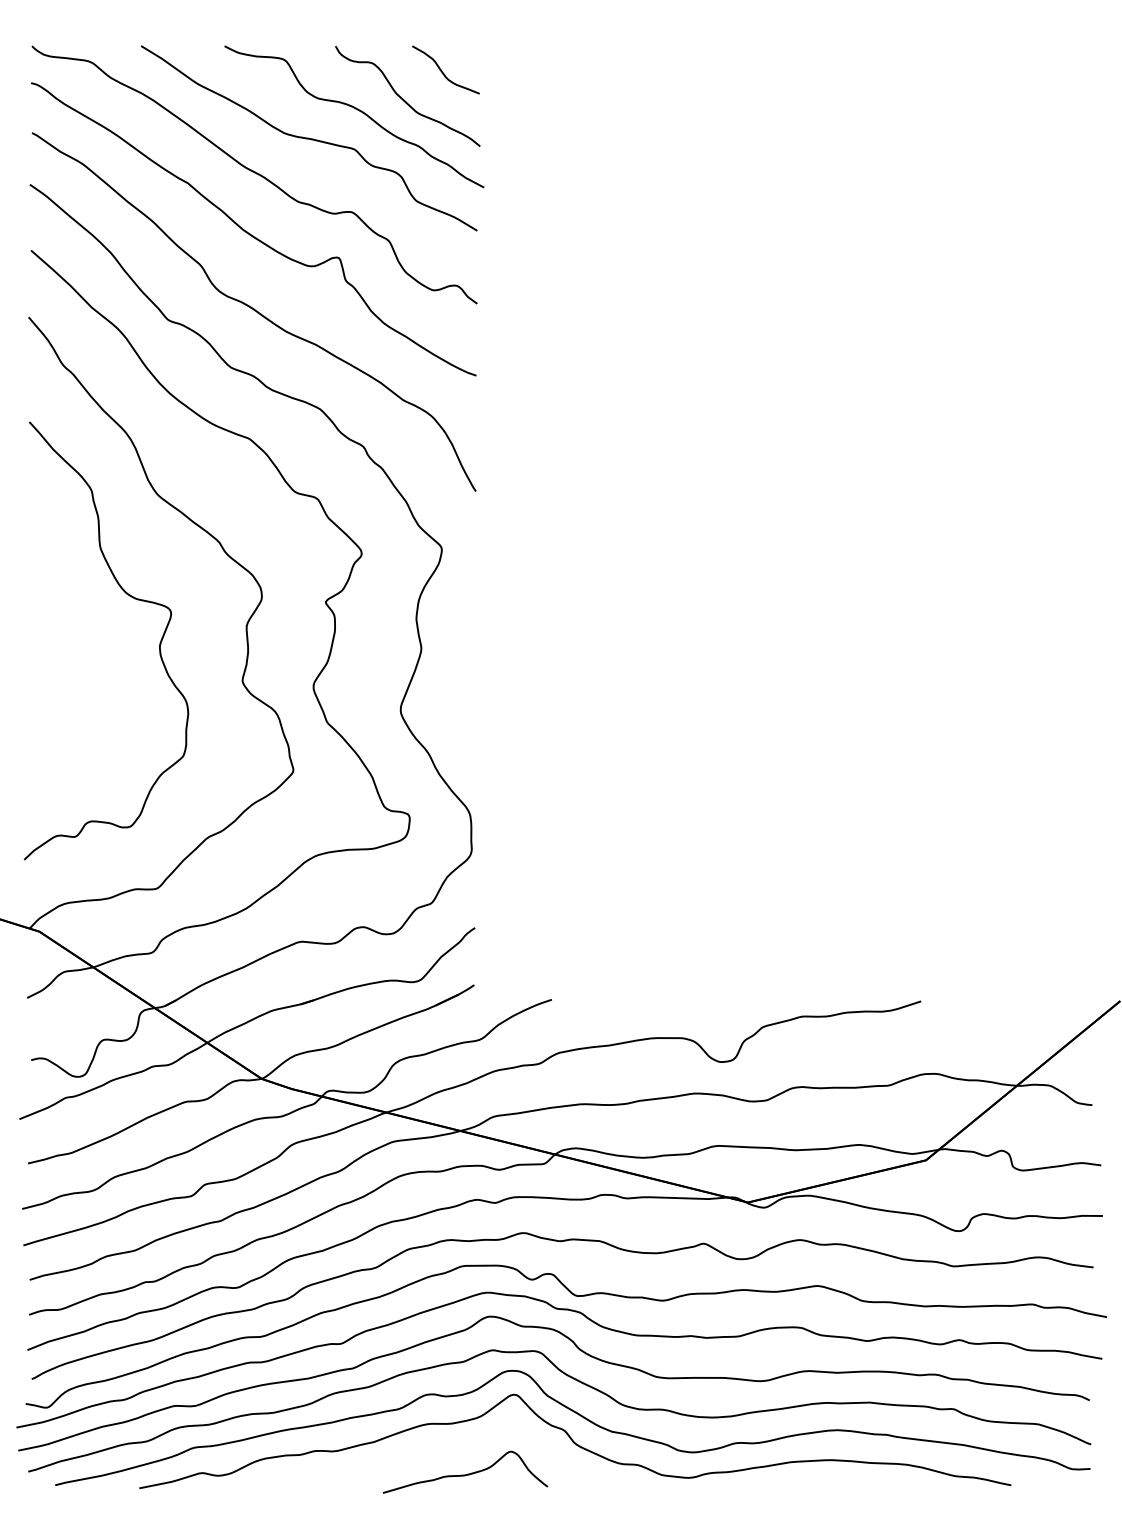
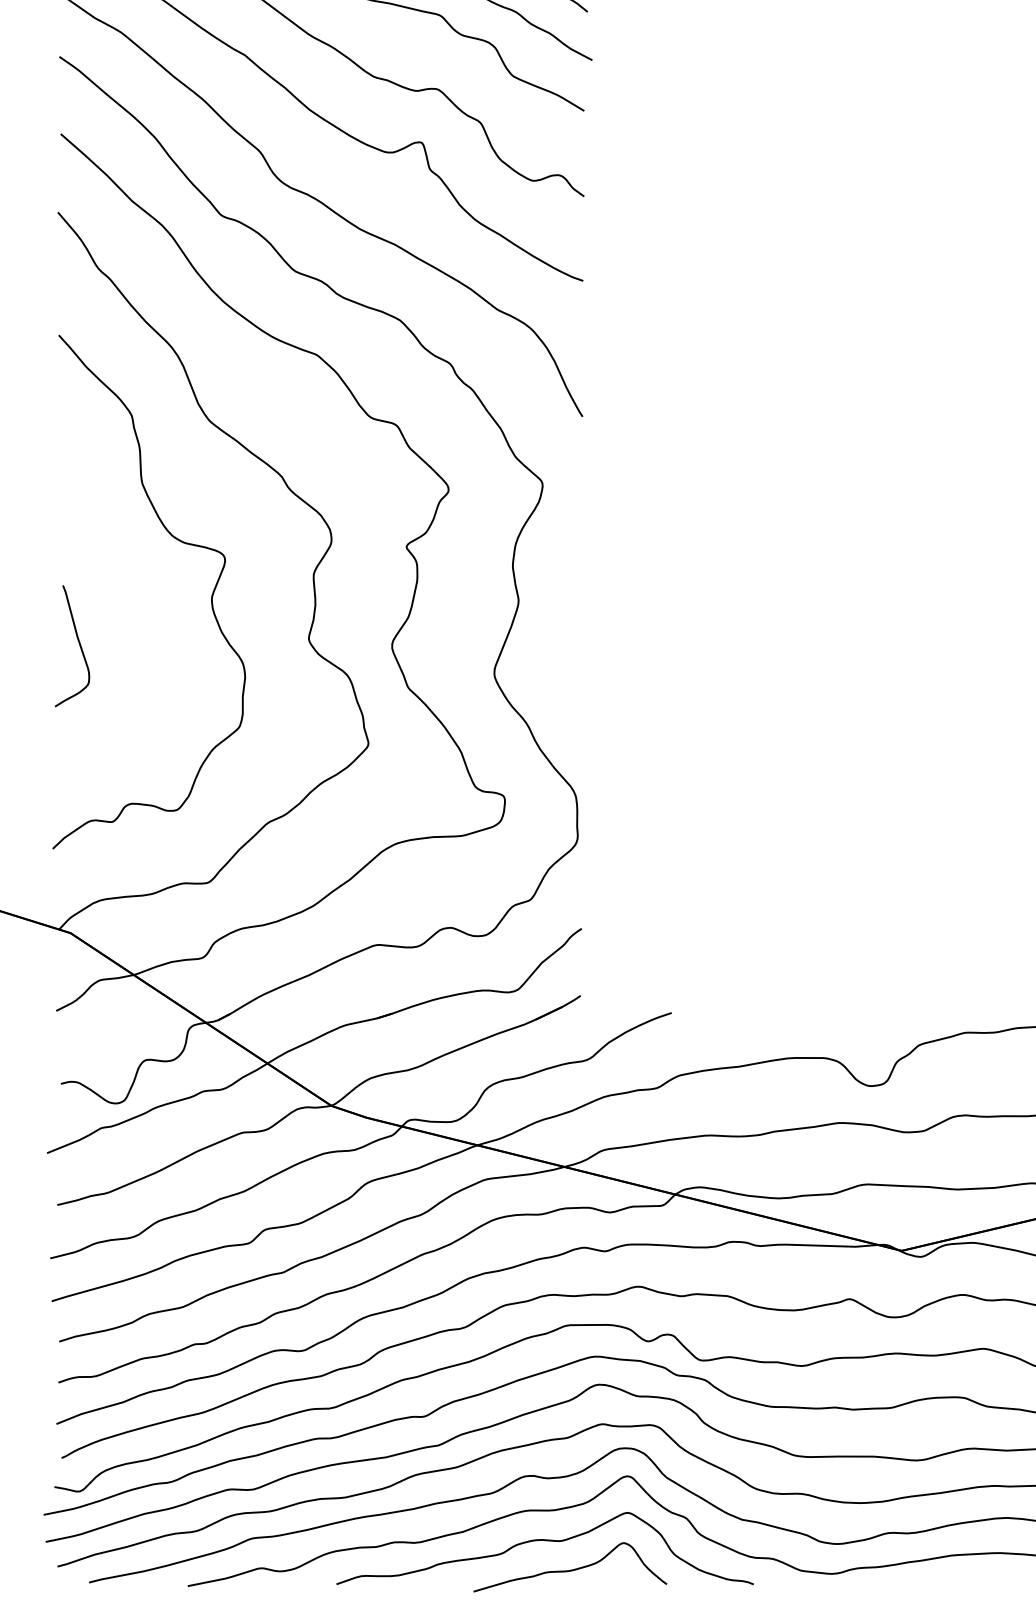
curve: (46, 686) -> (78, 645), added
curve: (444, 1450) -> (545, 1541), added

